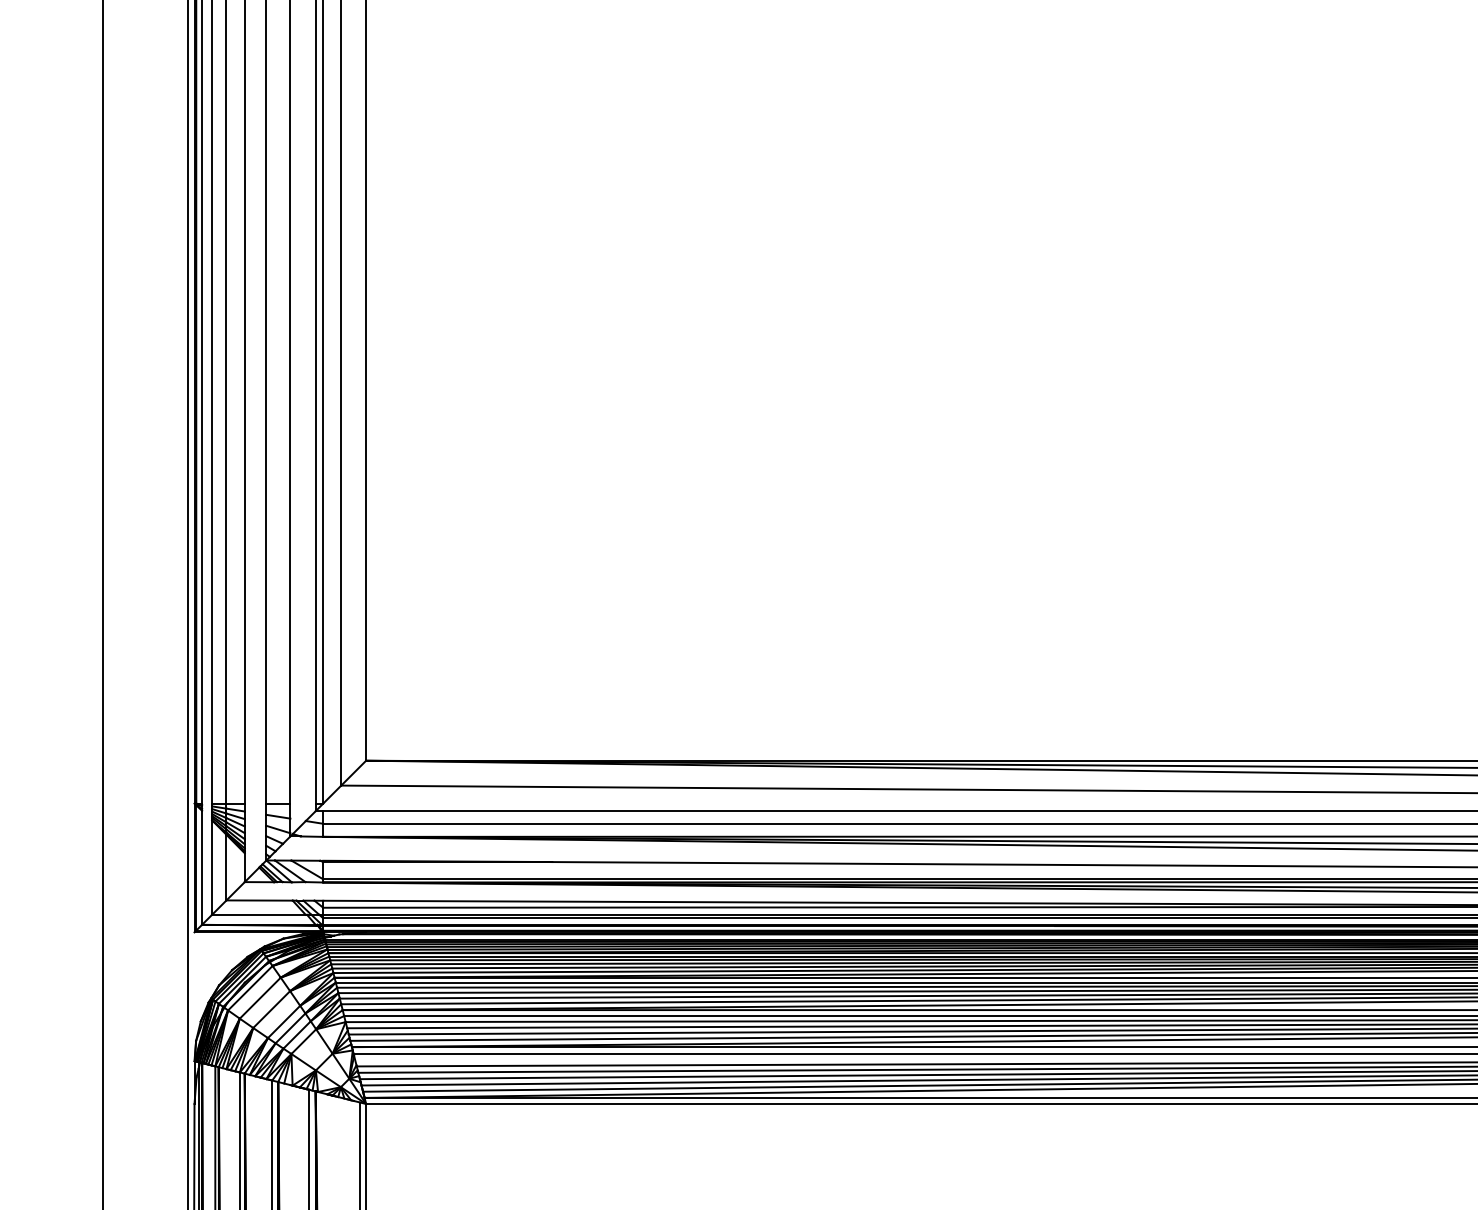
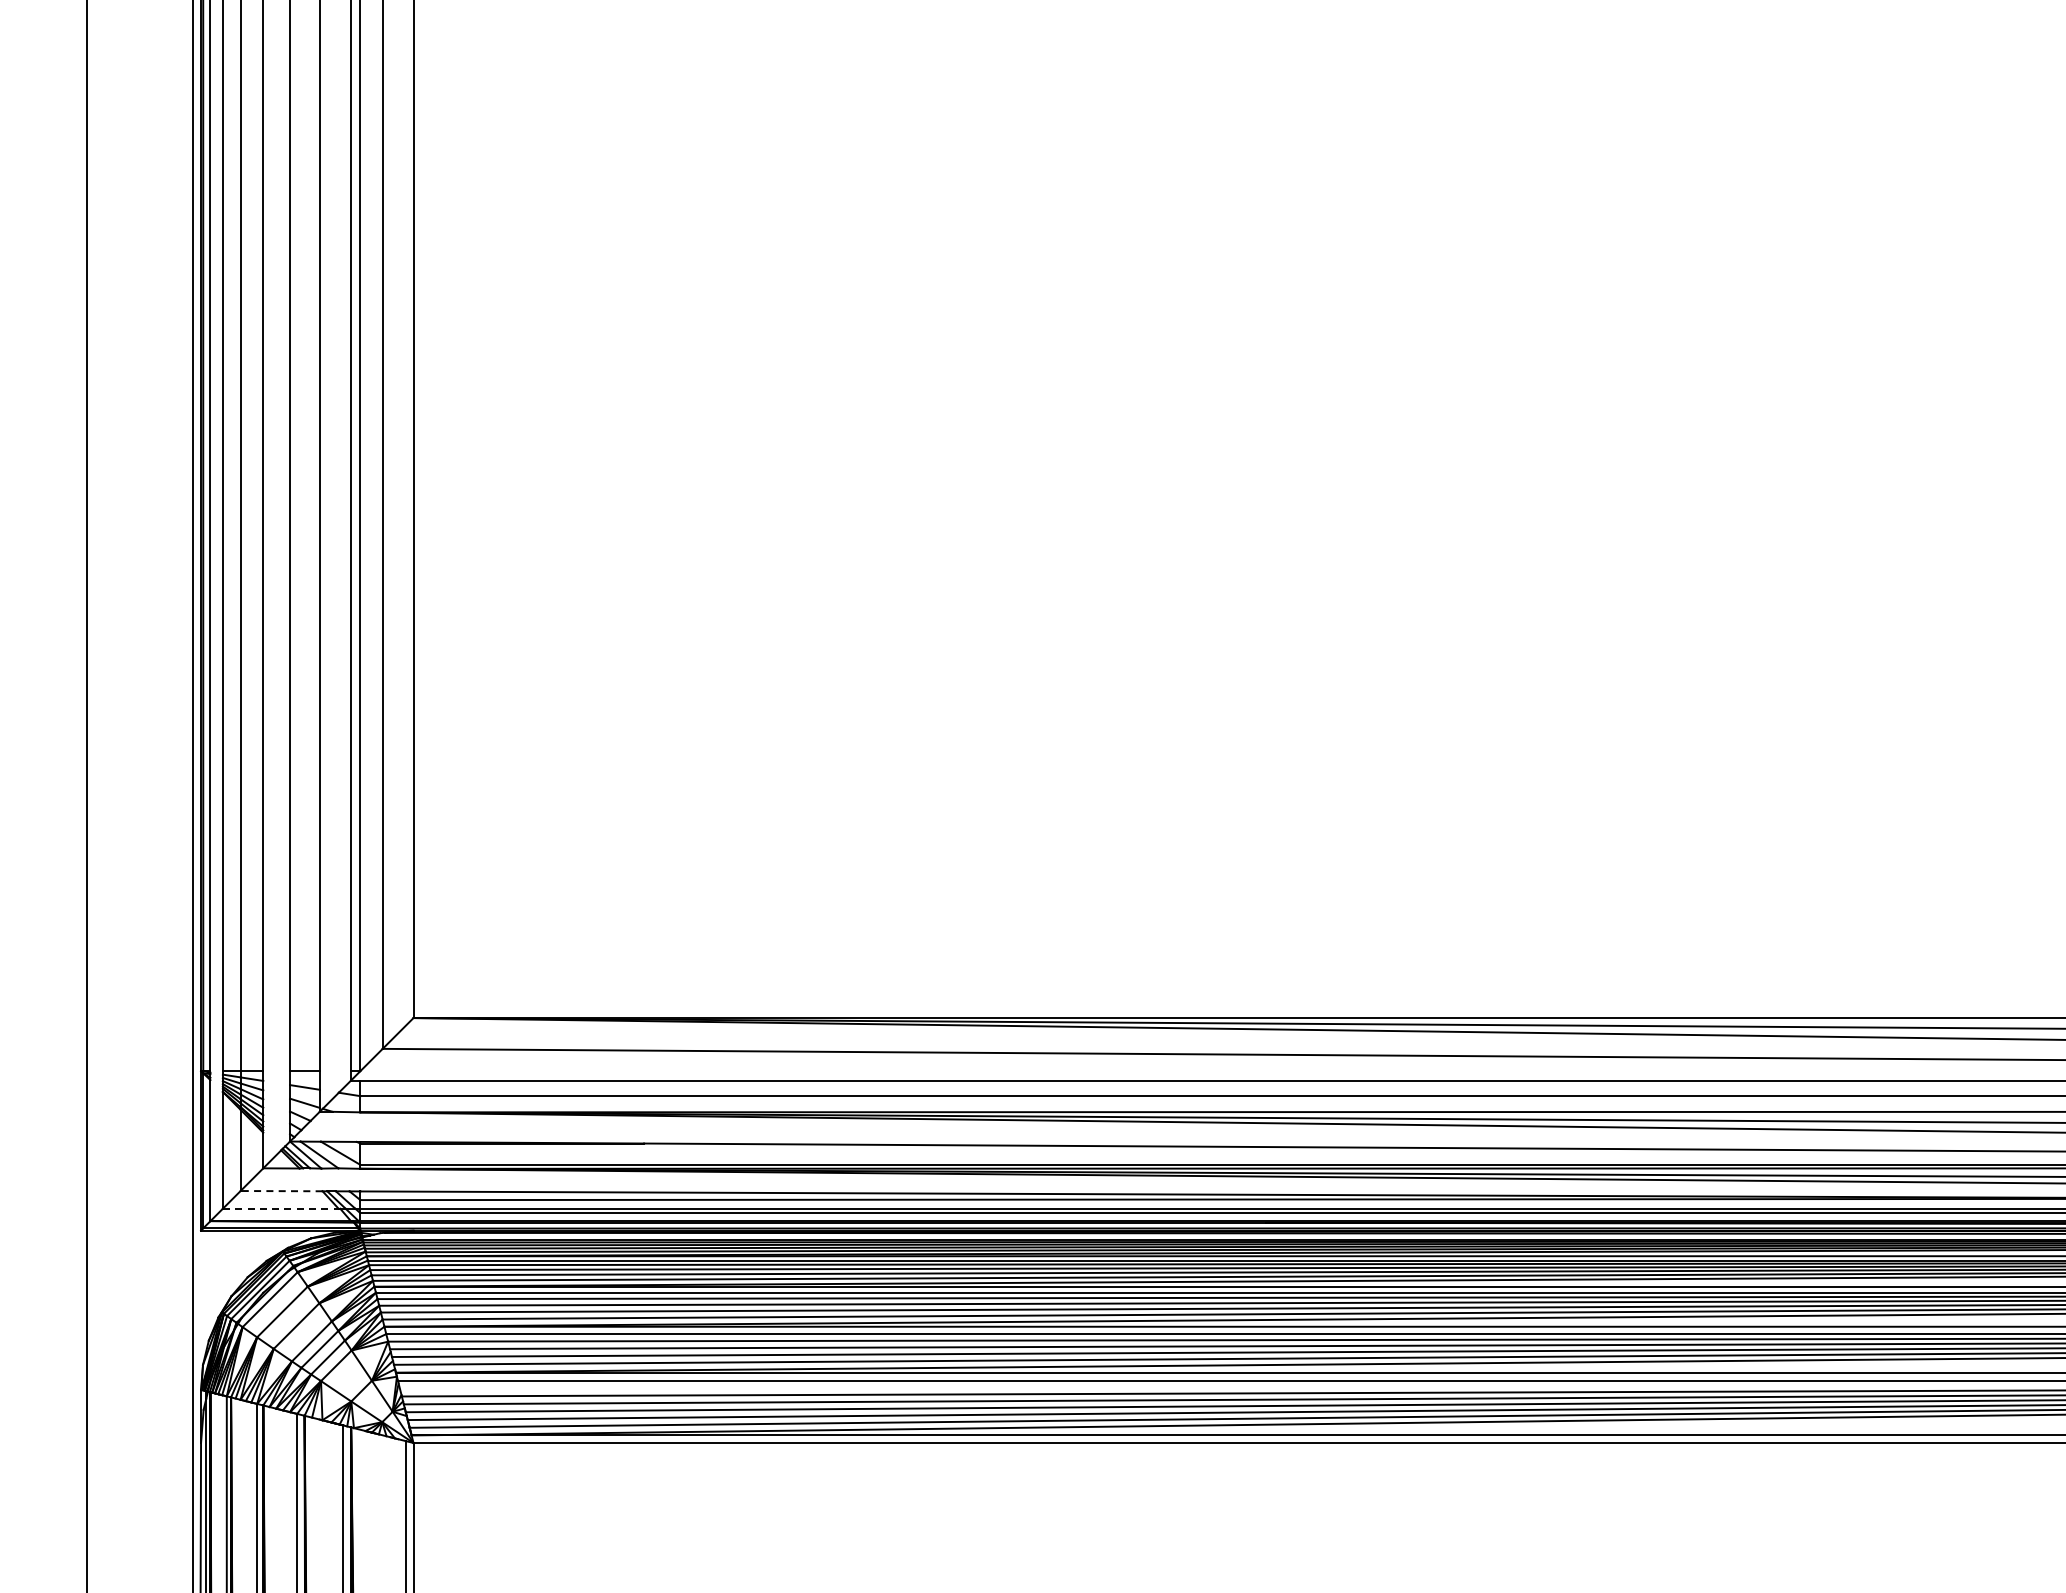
line: (259, 900) -> (281, 1191), solid -> dashed
line: (258, 914) -> (280, 1208), solid -> dashed

